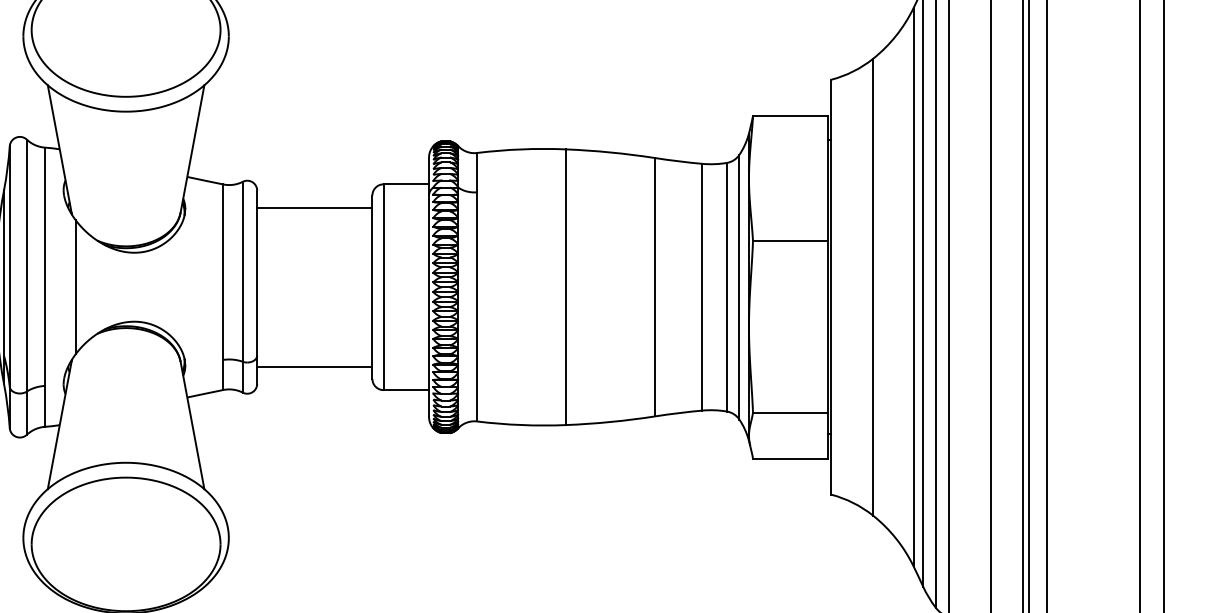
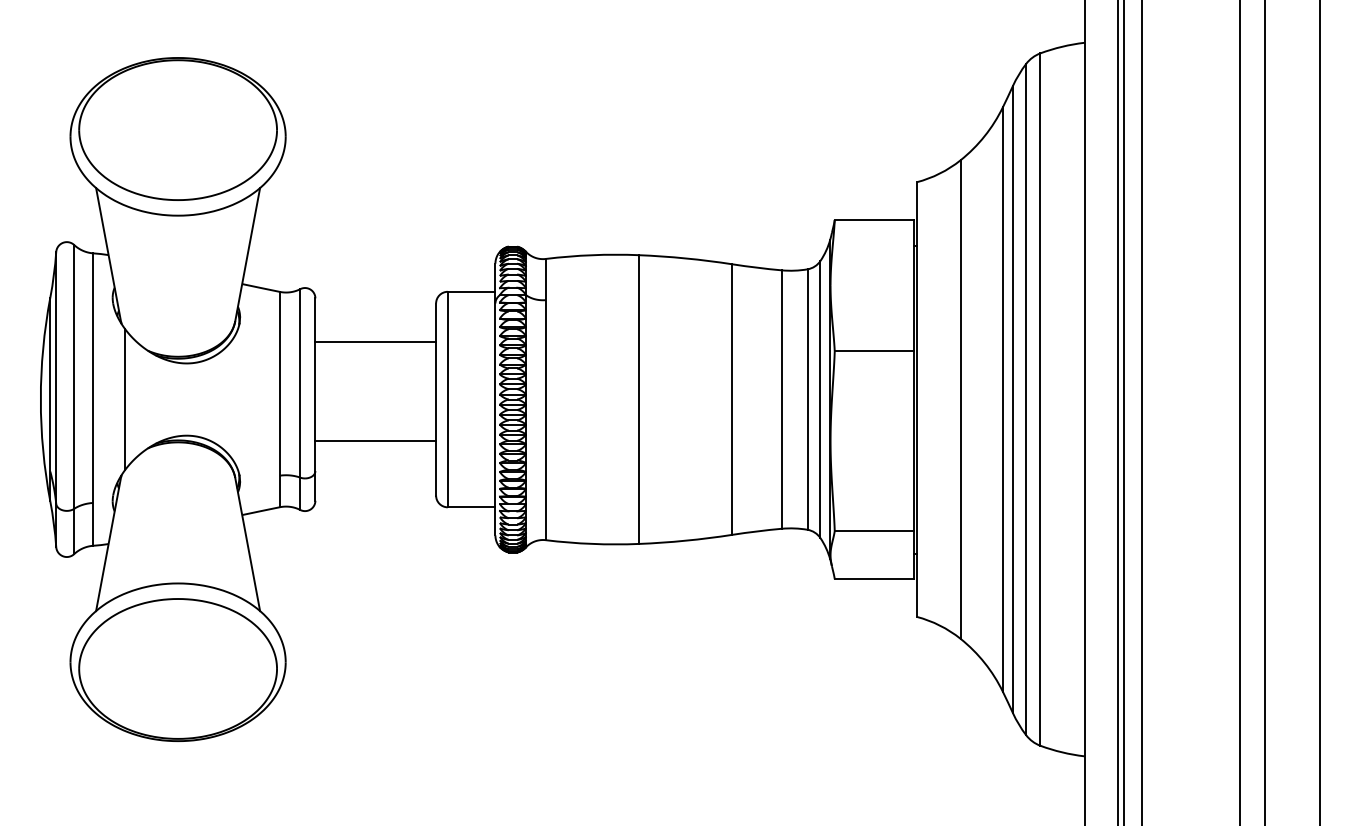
line: (314, 207) -> (375, 342), moved
line: (314, 366) -> (375, 440), moved

